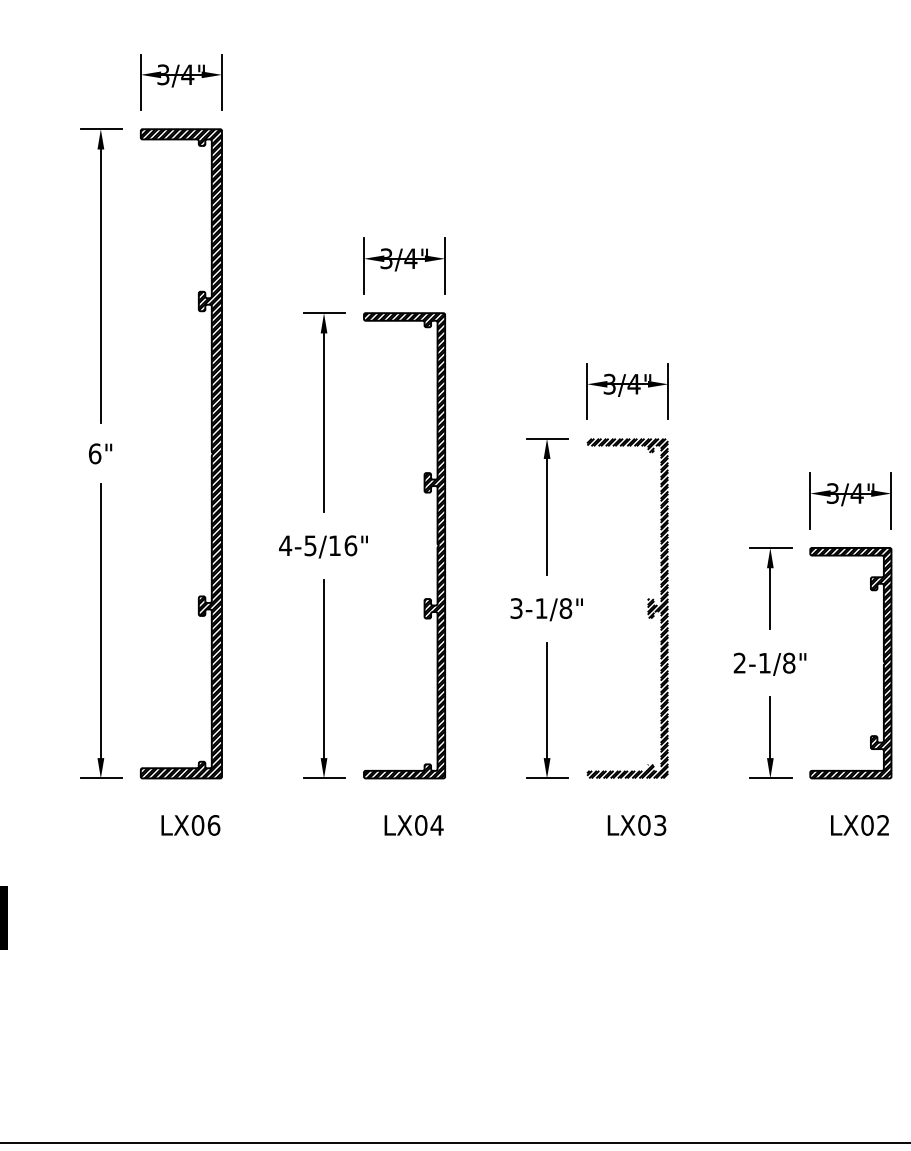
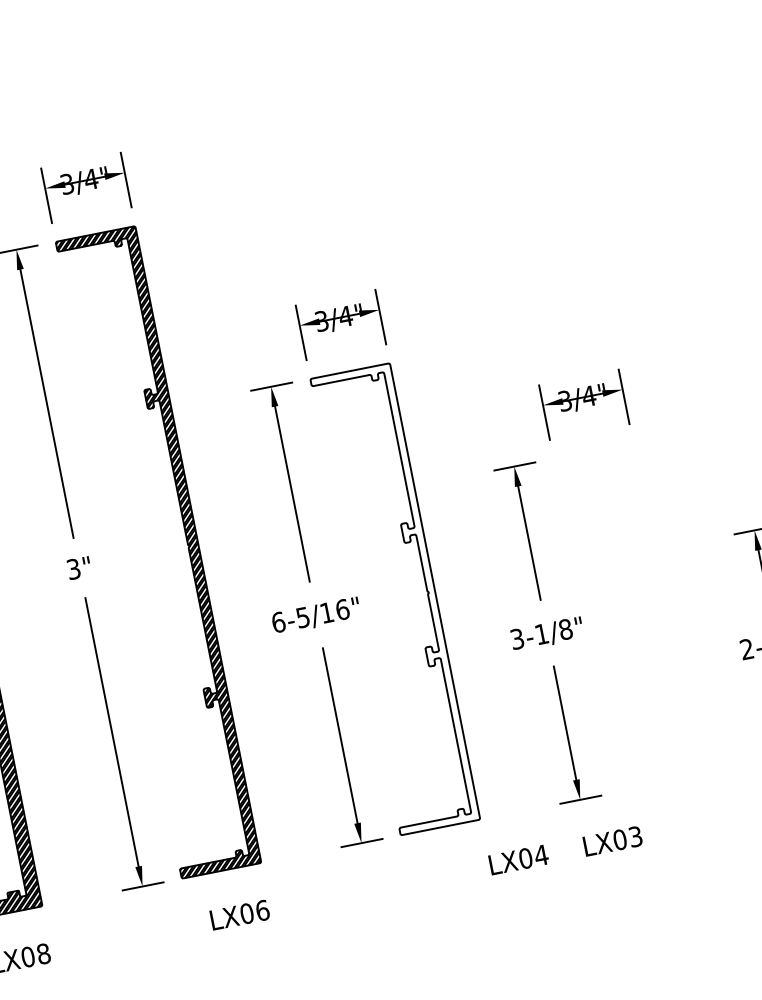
text: (95, 453) -> (74, 568), 6" -> 3"
text: (285, 545) -> (278, 622), 4-5/16" -> 6-5/16"
hatch: (404, 545) -> (395, 599), removed
part: (647, 607) -> (645, 612), removed
text: (413, 825) -> (518, 860), moved
text: (636, 825) -> (612, 841), moved

